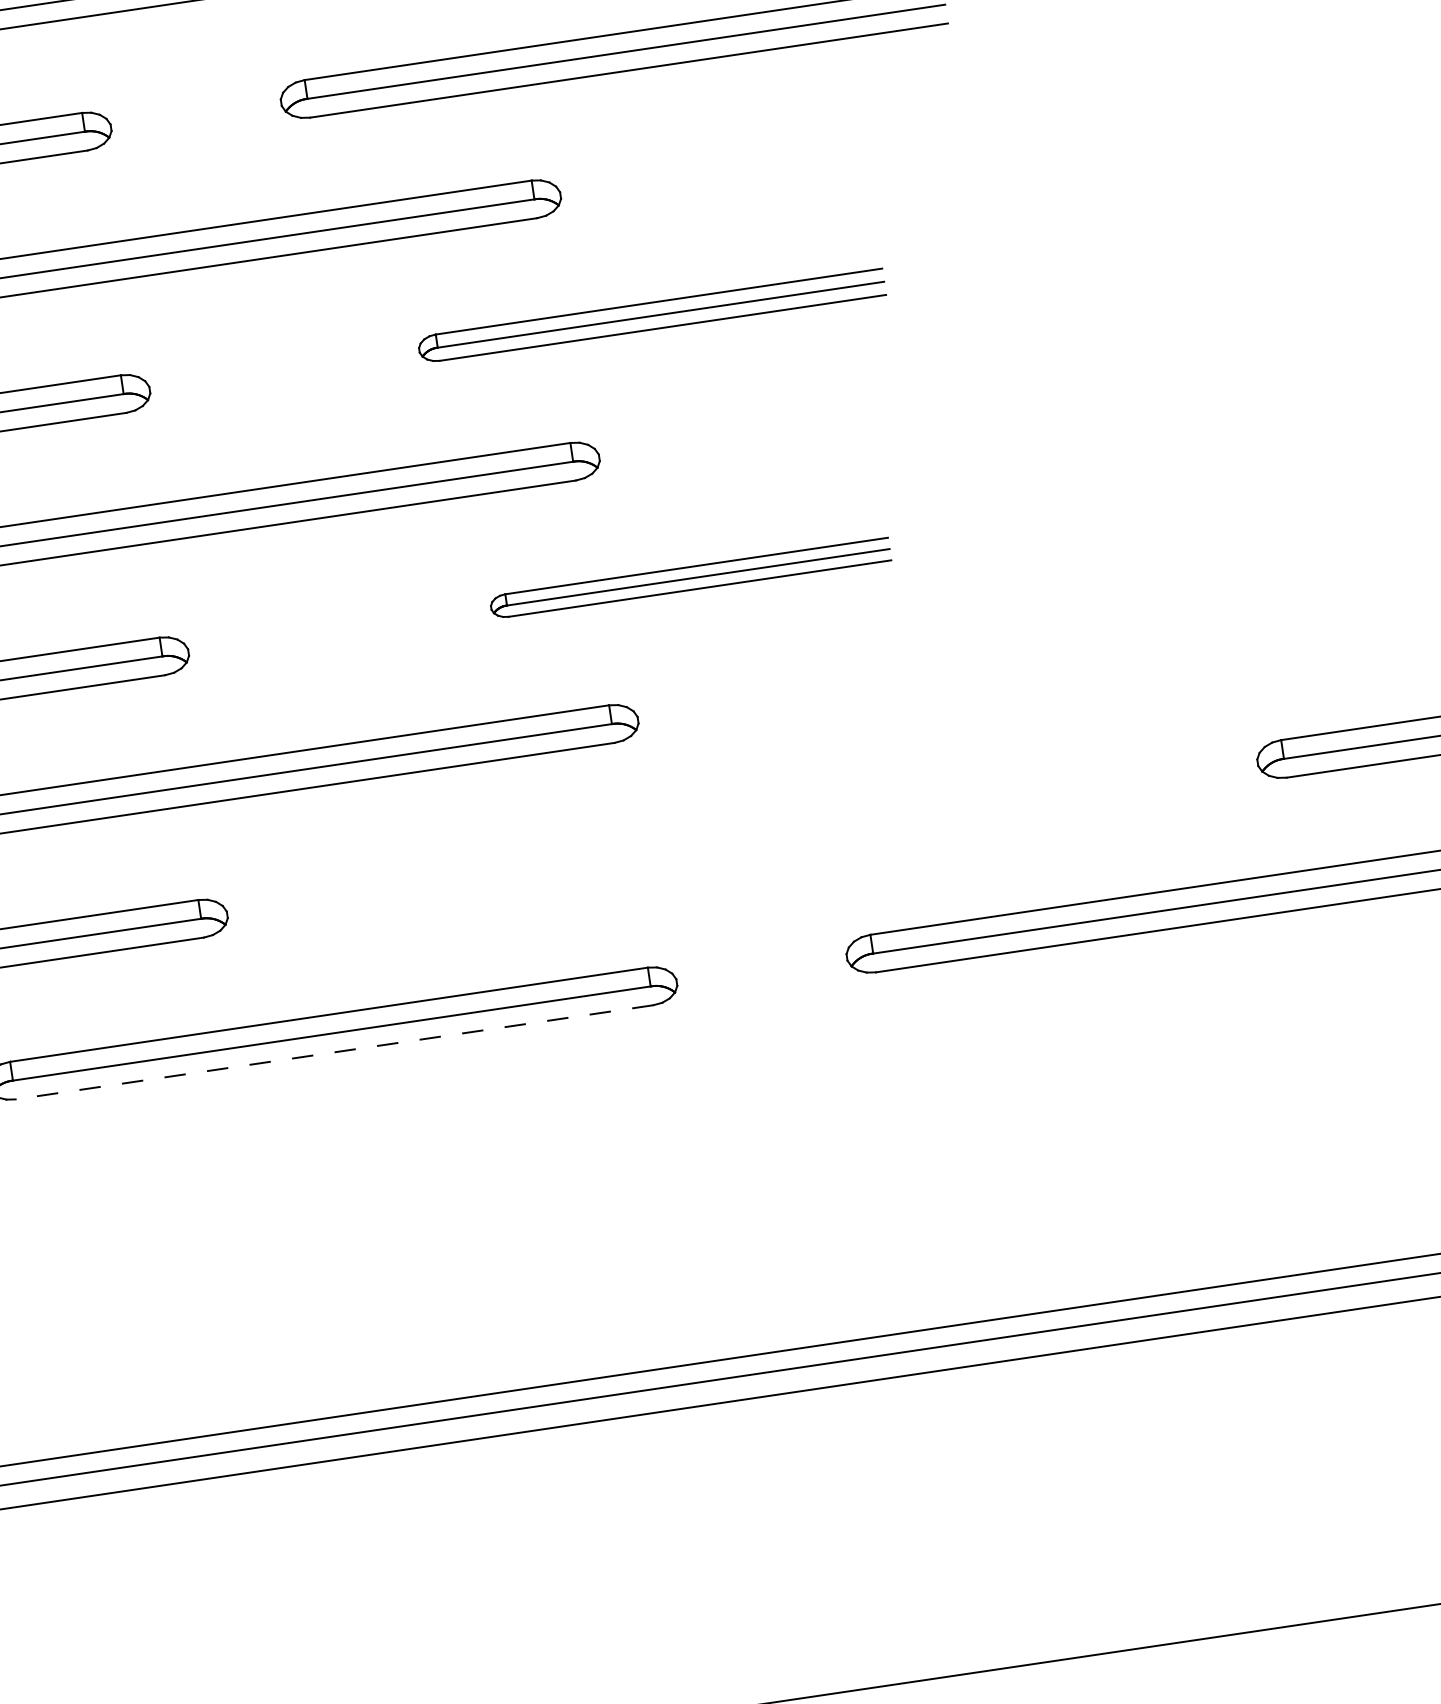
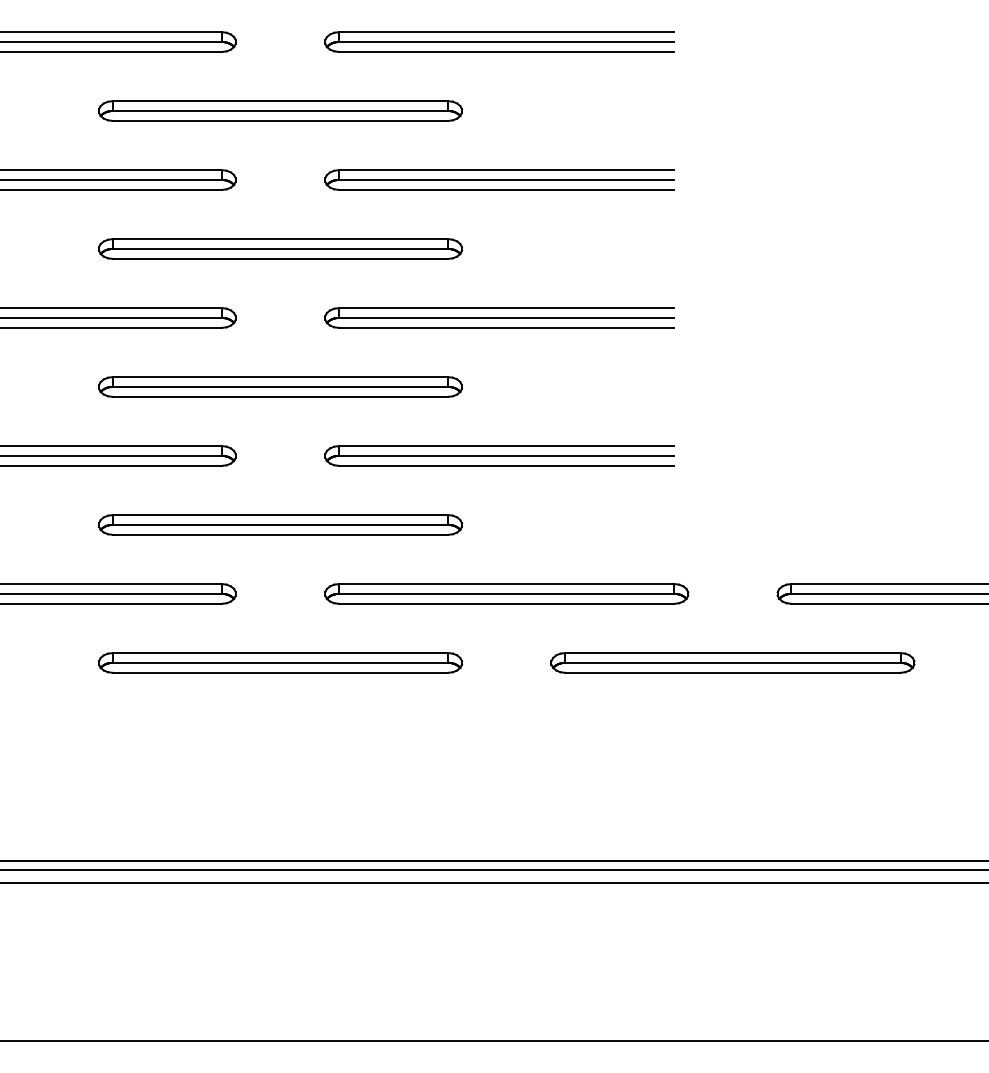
part: (651, 315) -> (499, 317), size x1.43
part: (689, 577) -> (499, 455), size x1.67
part: (742, 838) -> (506, 593), added
line: (334, 1051) -> (280, 672), dashed -> solid

